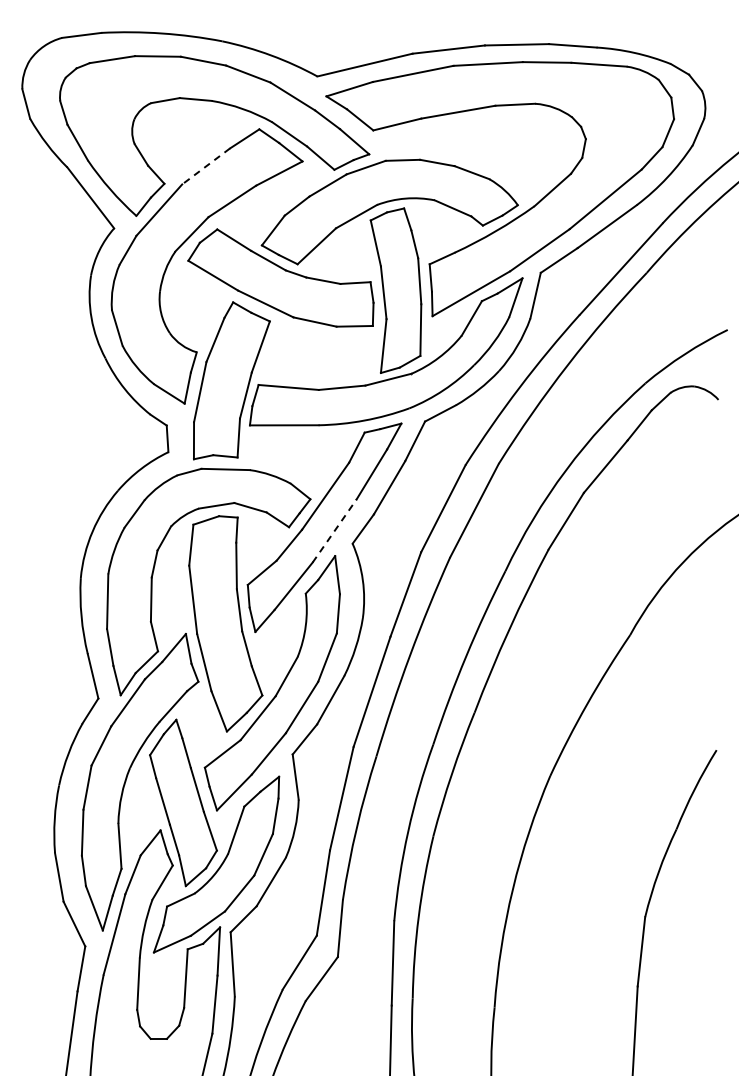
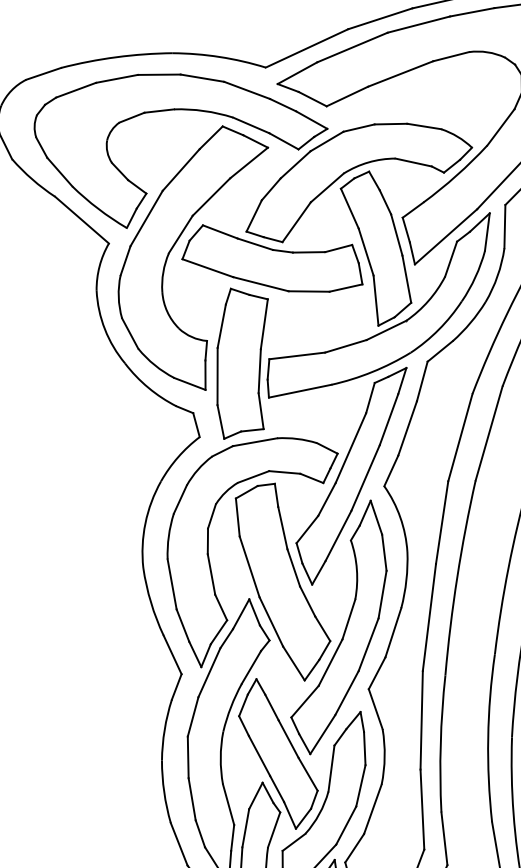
line: (206, 166) -> (181, 170), dashed -> solid
line: (334, 530) -> (365, 477), dashed -> solid

